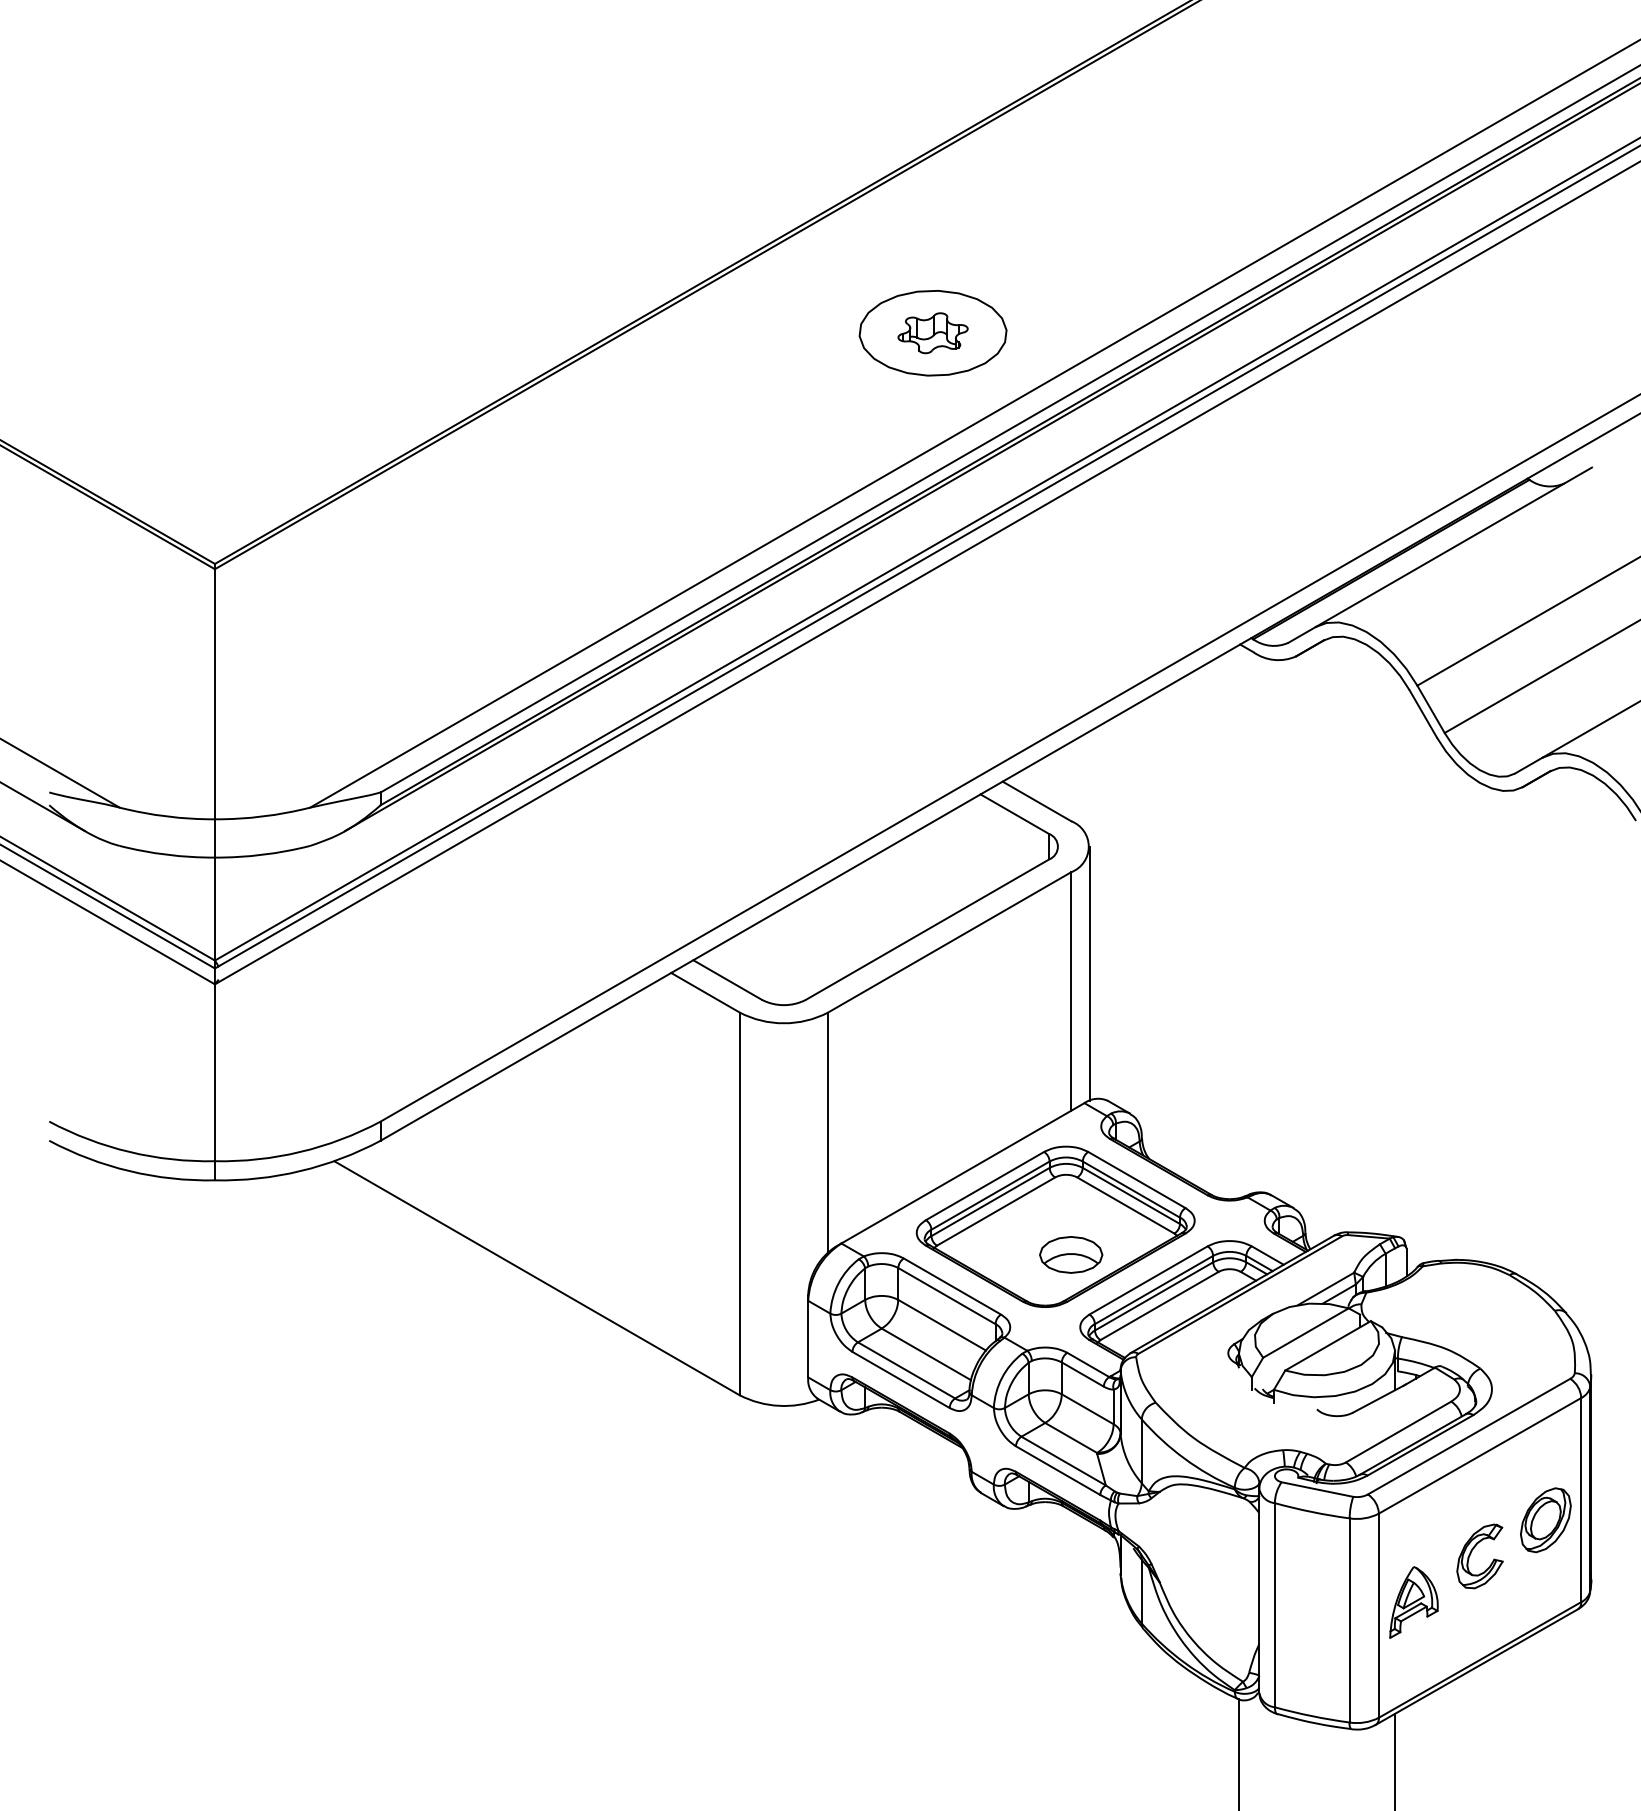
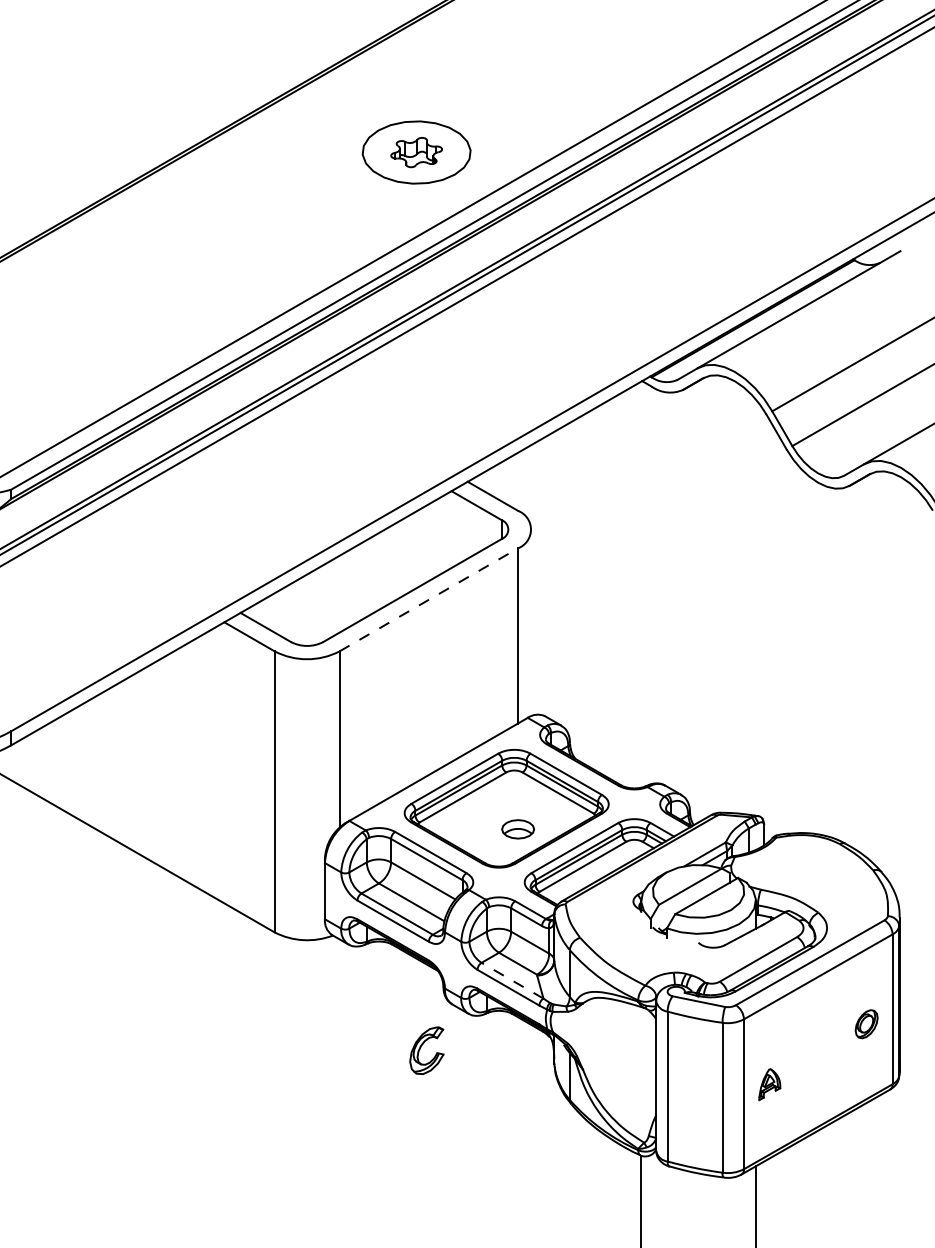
line: (950, 942) -> (429, 599), solid -> dashed
line: (1089, 973) -> (531, 622), removed
part: (1071, 1254) -> (518, 829), size x0.7
line: (1063, 1461) -> (512, 981), solid -> dashed
part: (1545, 1520) -> (866, 1024), size x0.6
part: (1471, 1553) -> (420, 1048), moved
part: (1413, 1602) -> (769, 1084), size x0.6

